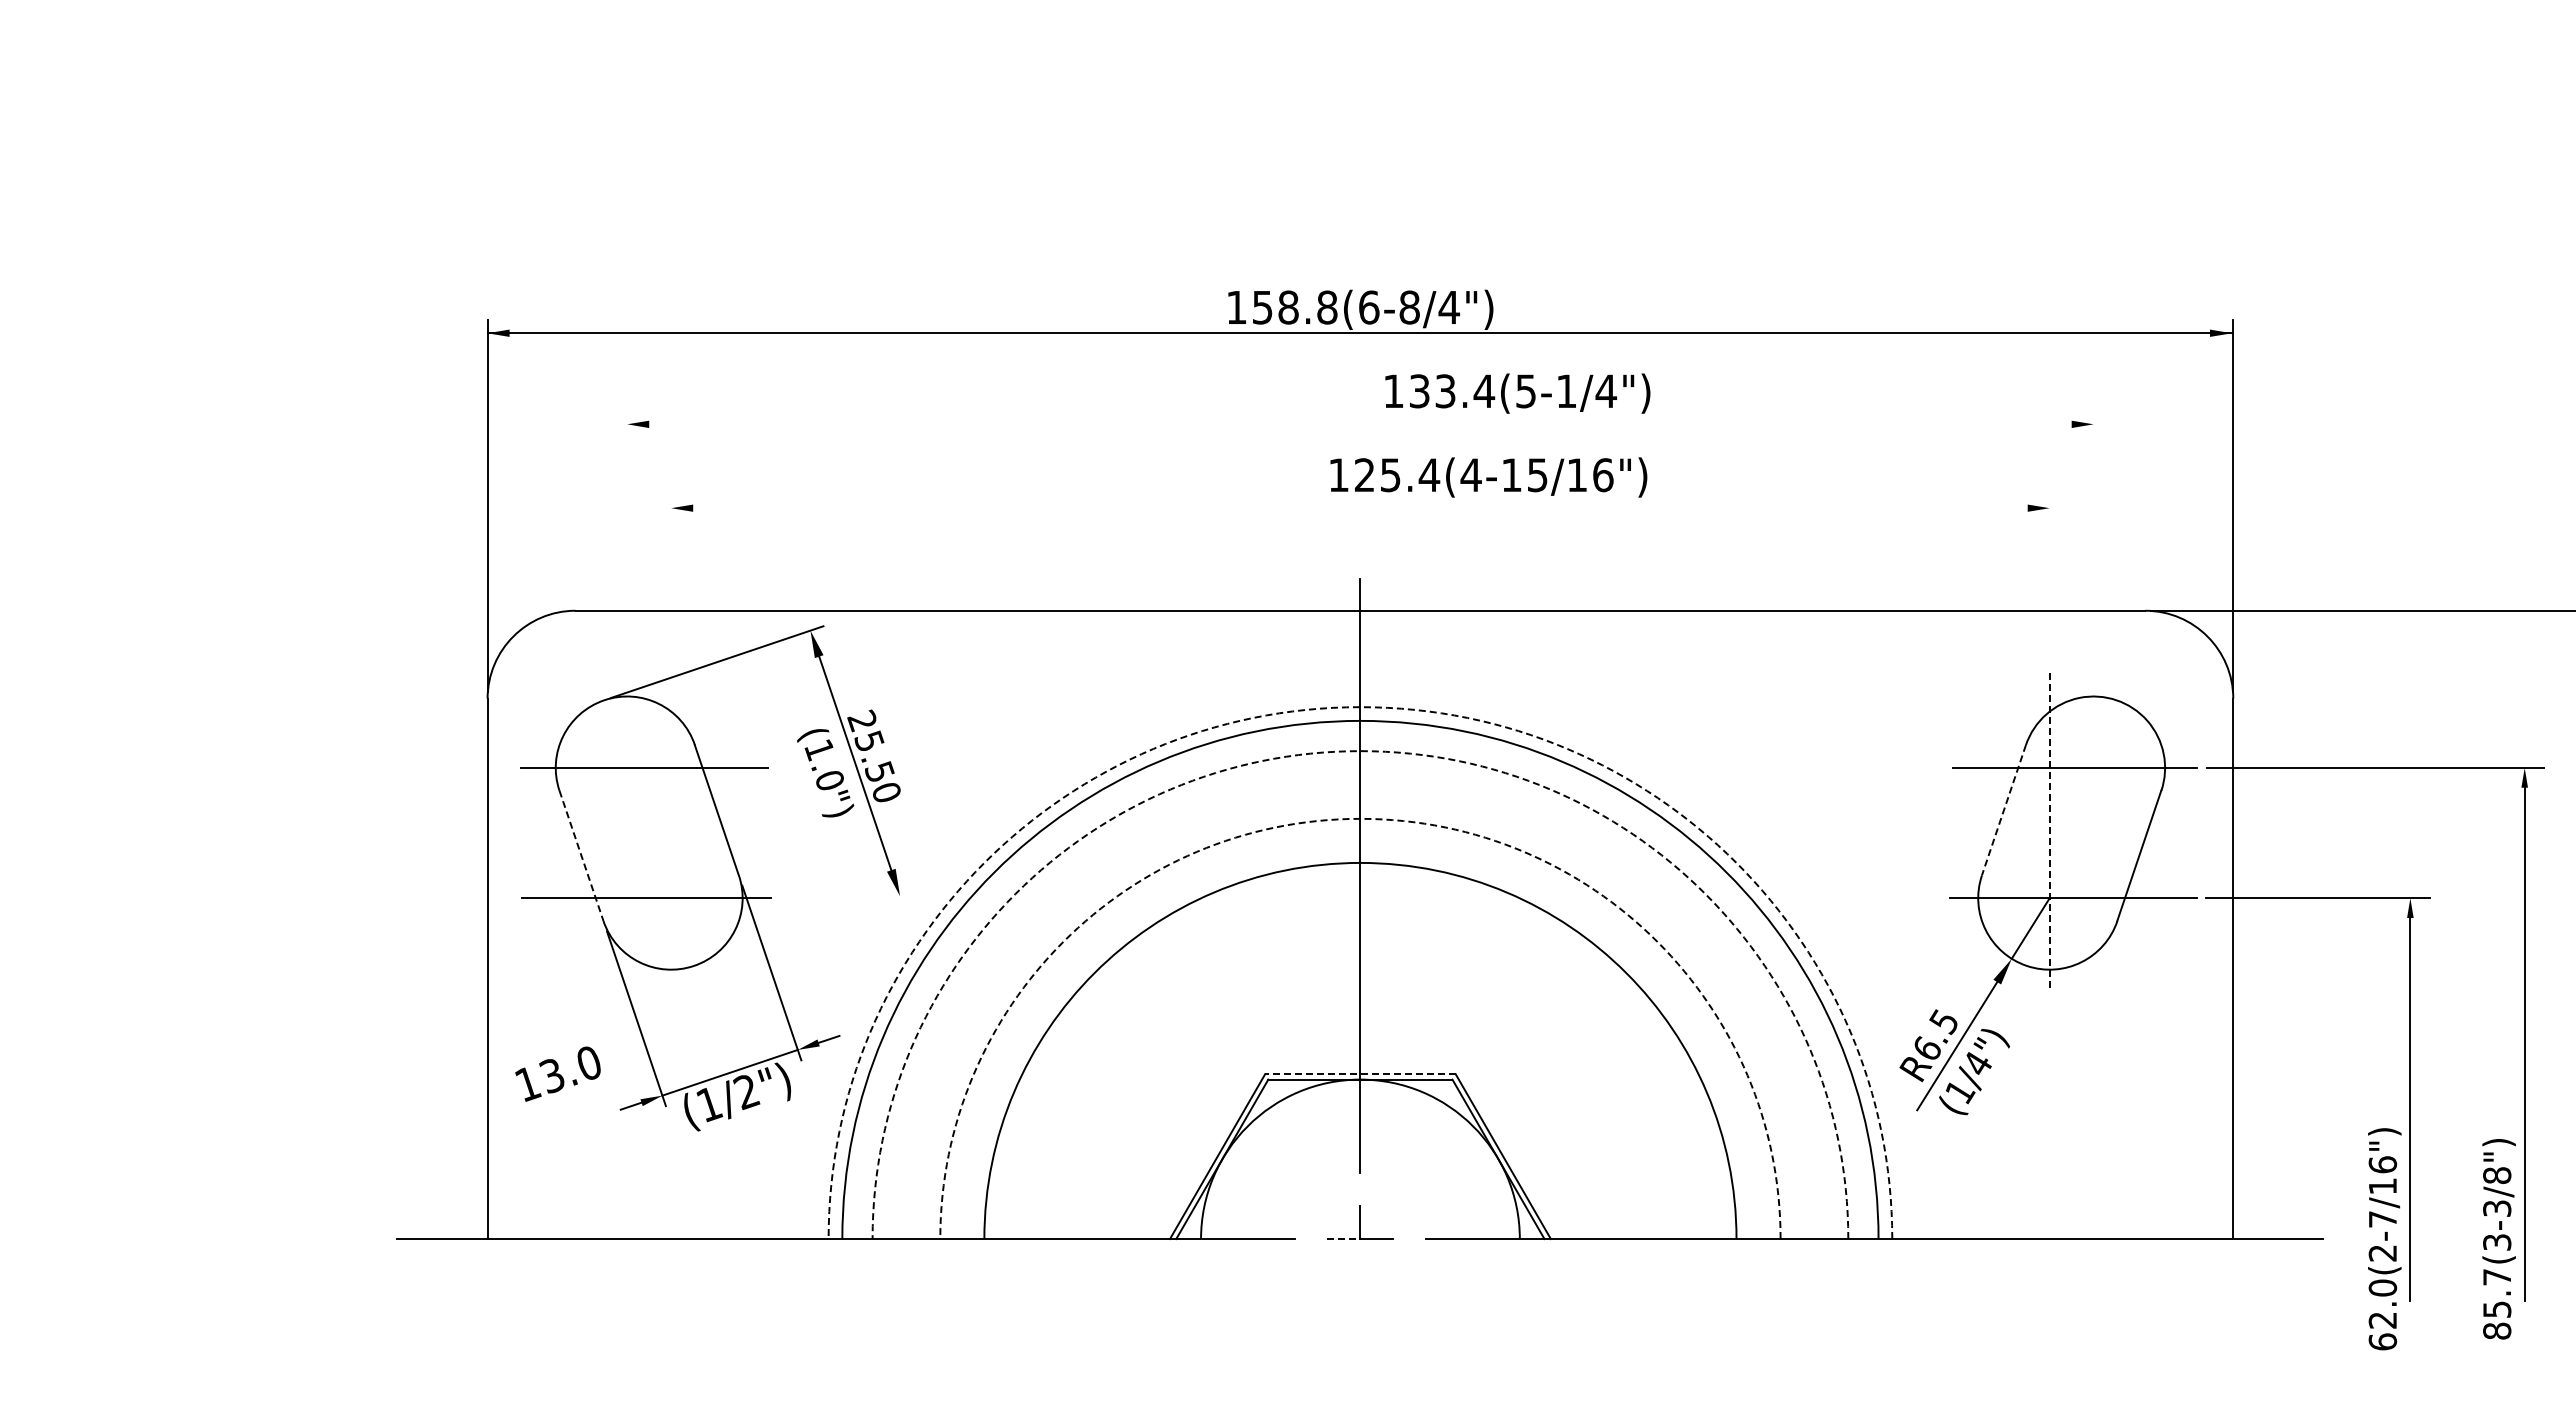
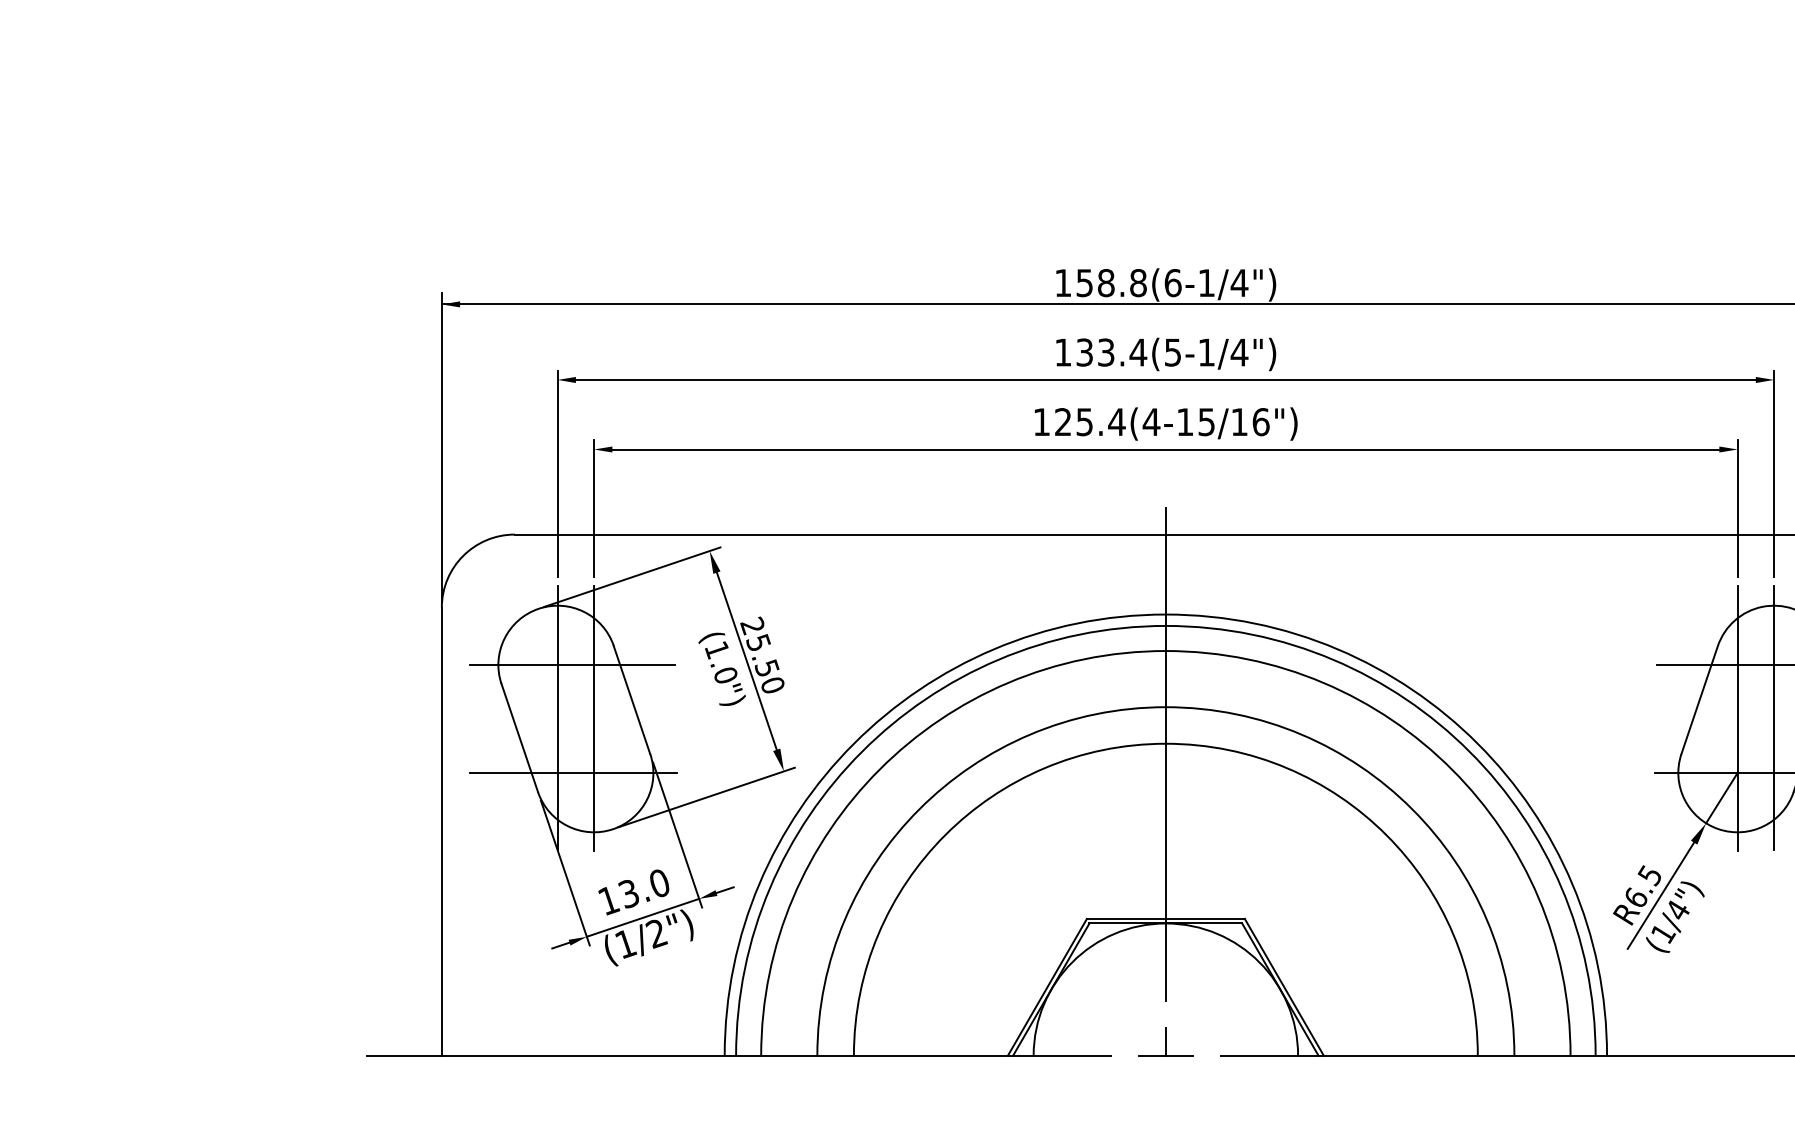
text: (1409, 307) -> (1206, 283), 158.8(6-8/4") -> 158.8(6-1/4")
text: (1517, 393) -> (1165, 354), moved
line: (1360, 424) -> (1165, 380), added
text: (1488, 477) -> (1165, 424), moved
line: (1360, 508) -> (1165, 449), added
line: (627, 537) -> (557, 473), added
line: (2093, 537) -> (1773, 473), added
line: (671, 579) -> (594, 508), added
line: (2049, 579) -> (1737, 508), added
arc: (1360, 707) -> (1165, 614), dashed -> solid
arc: (1360, 751) -> (1165, 651), dashed -> solid
line: (2003, 810) -> (1699, 700), dashed -> solid
arc: (1360, 818) -> (1165, 706), dashed -> solid
line: (627, 831) -> (557, 717), added
line: (2093, 831) -> (1773, 717), added
line: (671, 832) -> (594, 718), added
line: (2049, 832) -> (1737, 718), dashed -> solid
line: (581, 855) -> (519, 737), dashed -> solid
line: (806, 927) -> (706, 797), added
text: (557, 1073) -> (633, 891), moved
line: (1359, 1074) -> (1165, 919), dashed -> solid
line: (1344, 1239) -> (1152, 1056), dashed -> solid

